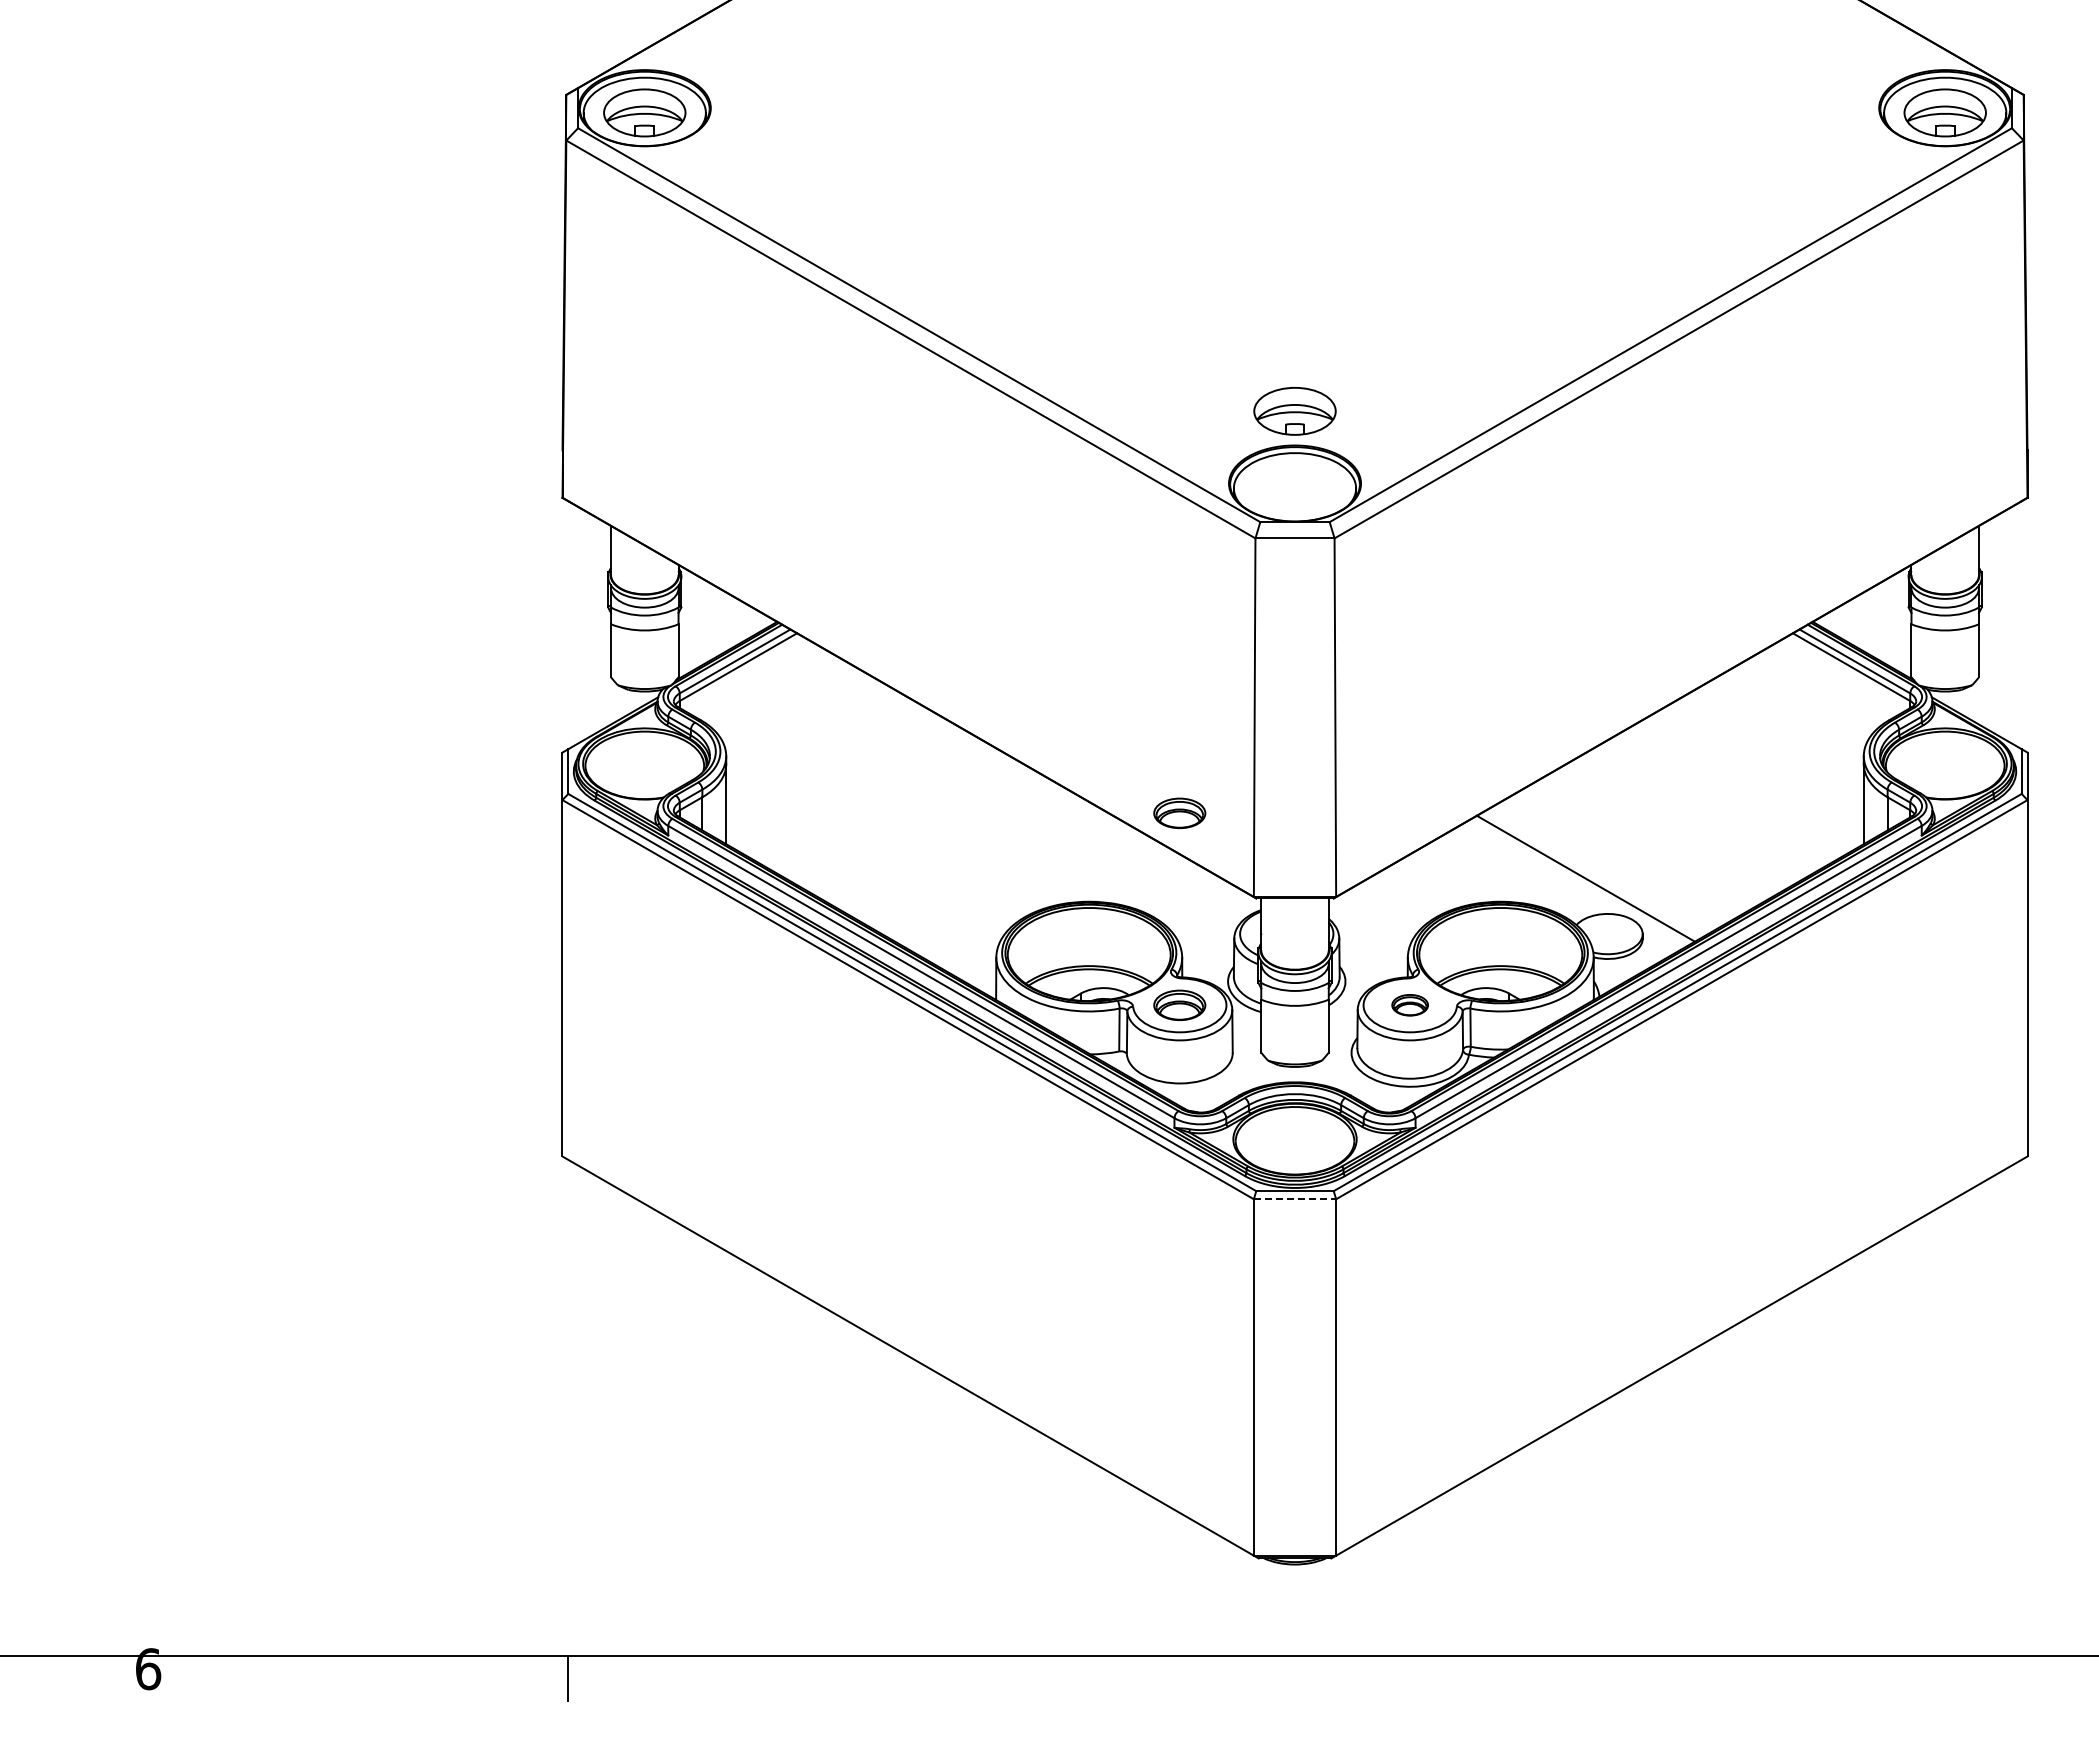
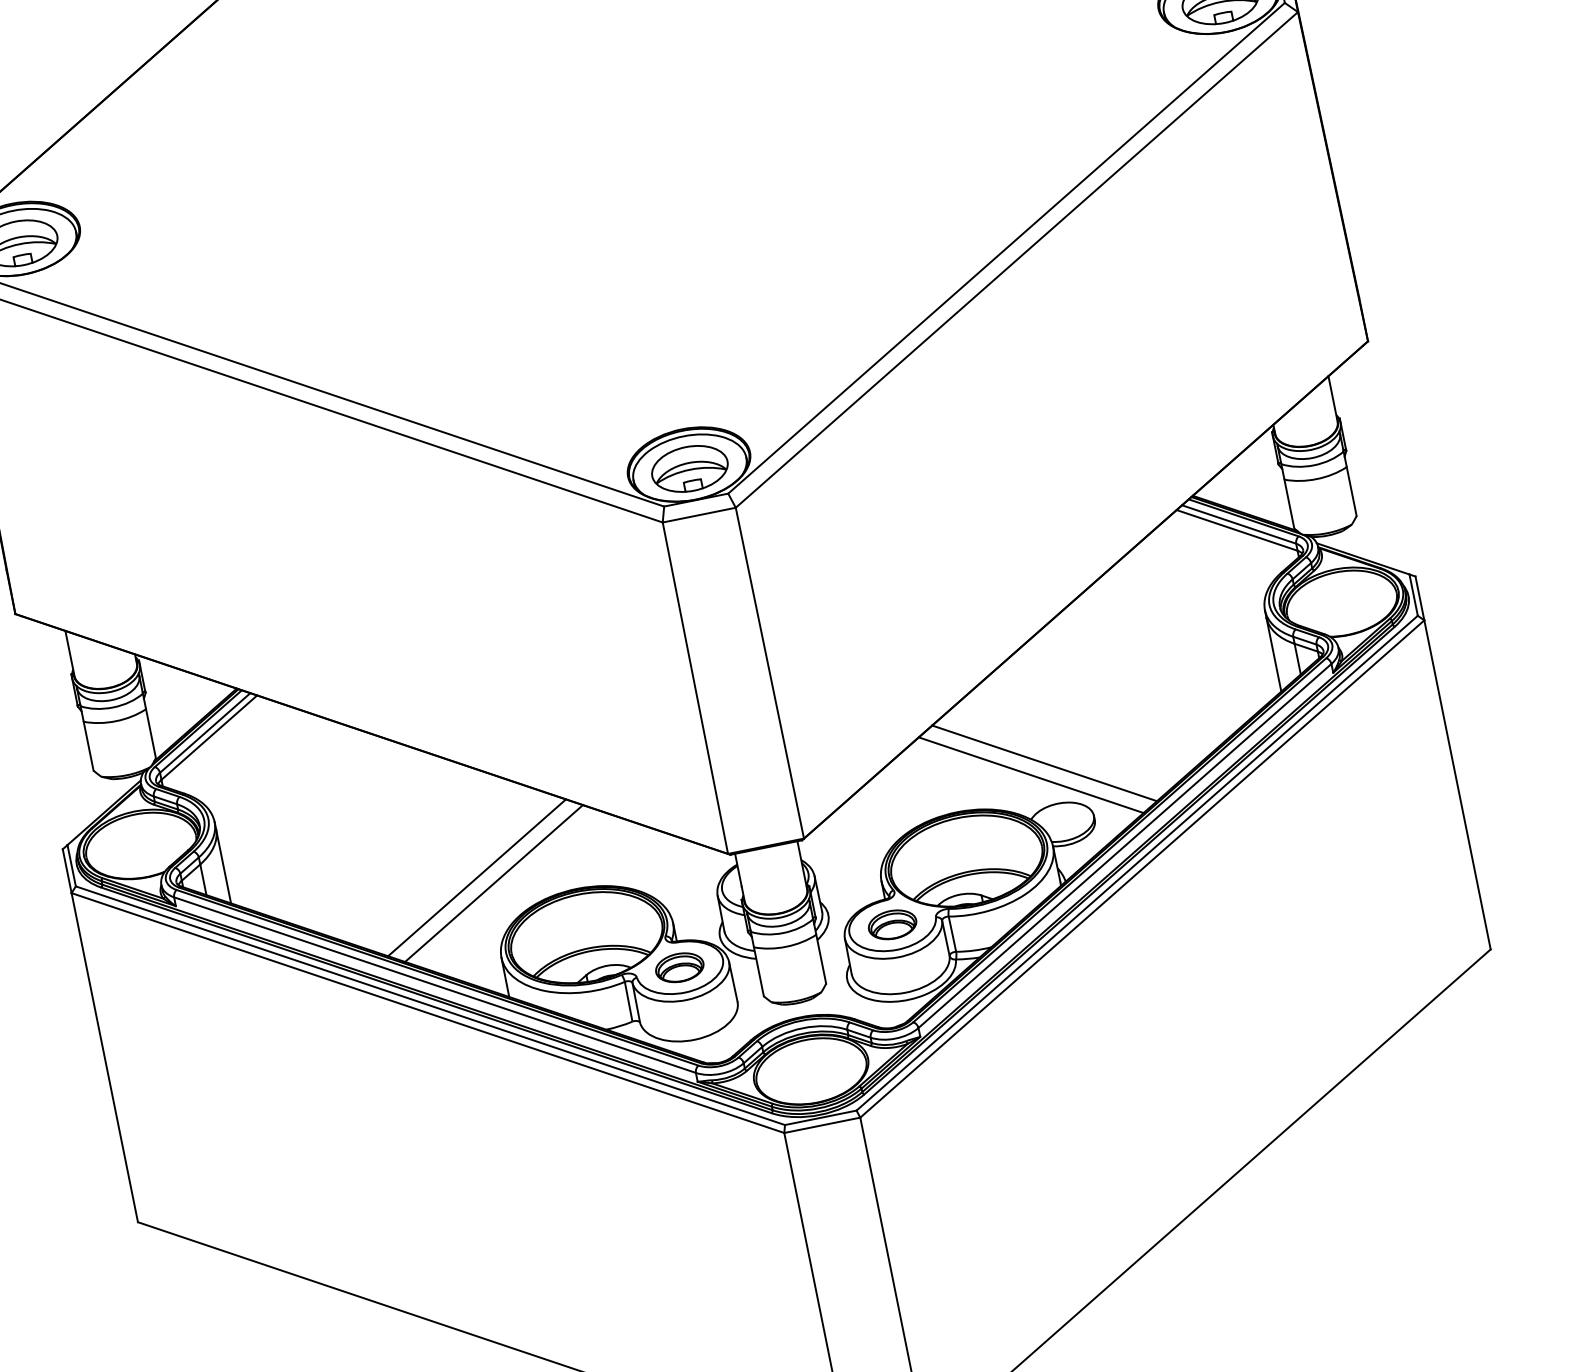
part: (1294, 411) -> (689, 469), moved
part: (1179, 812) -> (643, 789), removed
line: (987, 869) -> (476, 878), added
line: (1602, 869) -> (1044, 763), added
line: (1004, 878) -> (494, 883), added
part: (1409, 1004) -> (891, 924), size x1.43
line: (1295, 1199) -> (822, 1125), dashed -> solid

